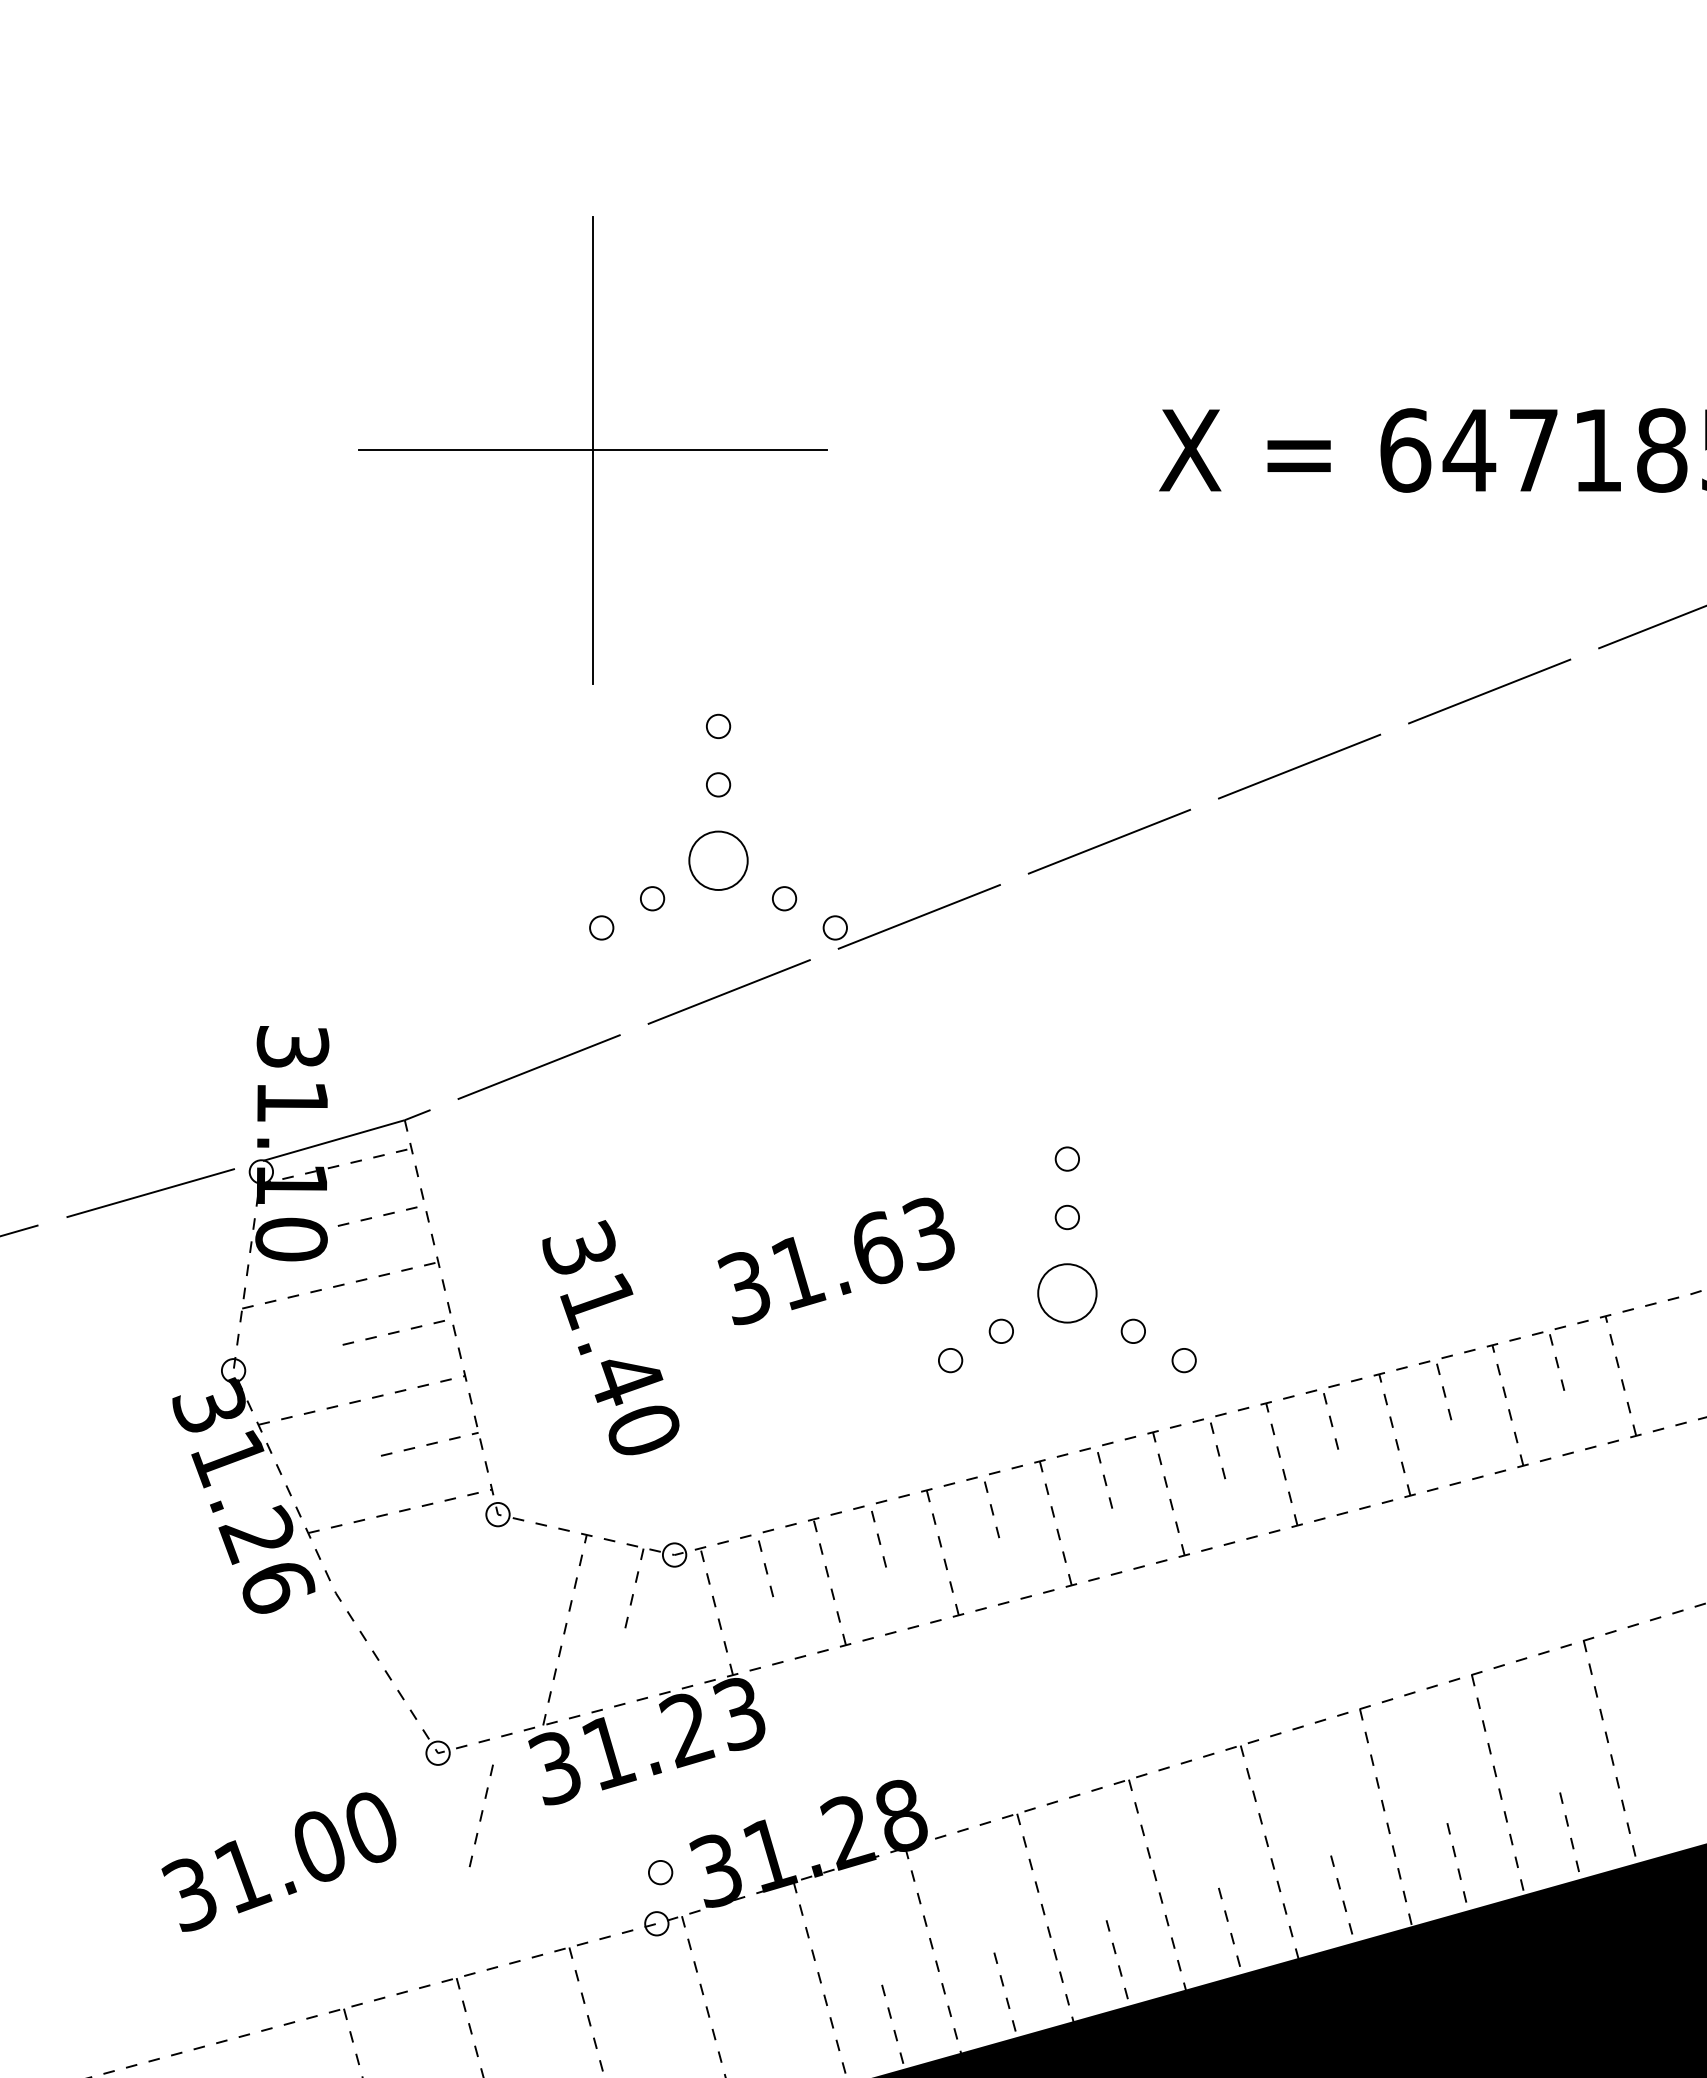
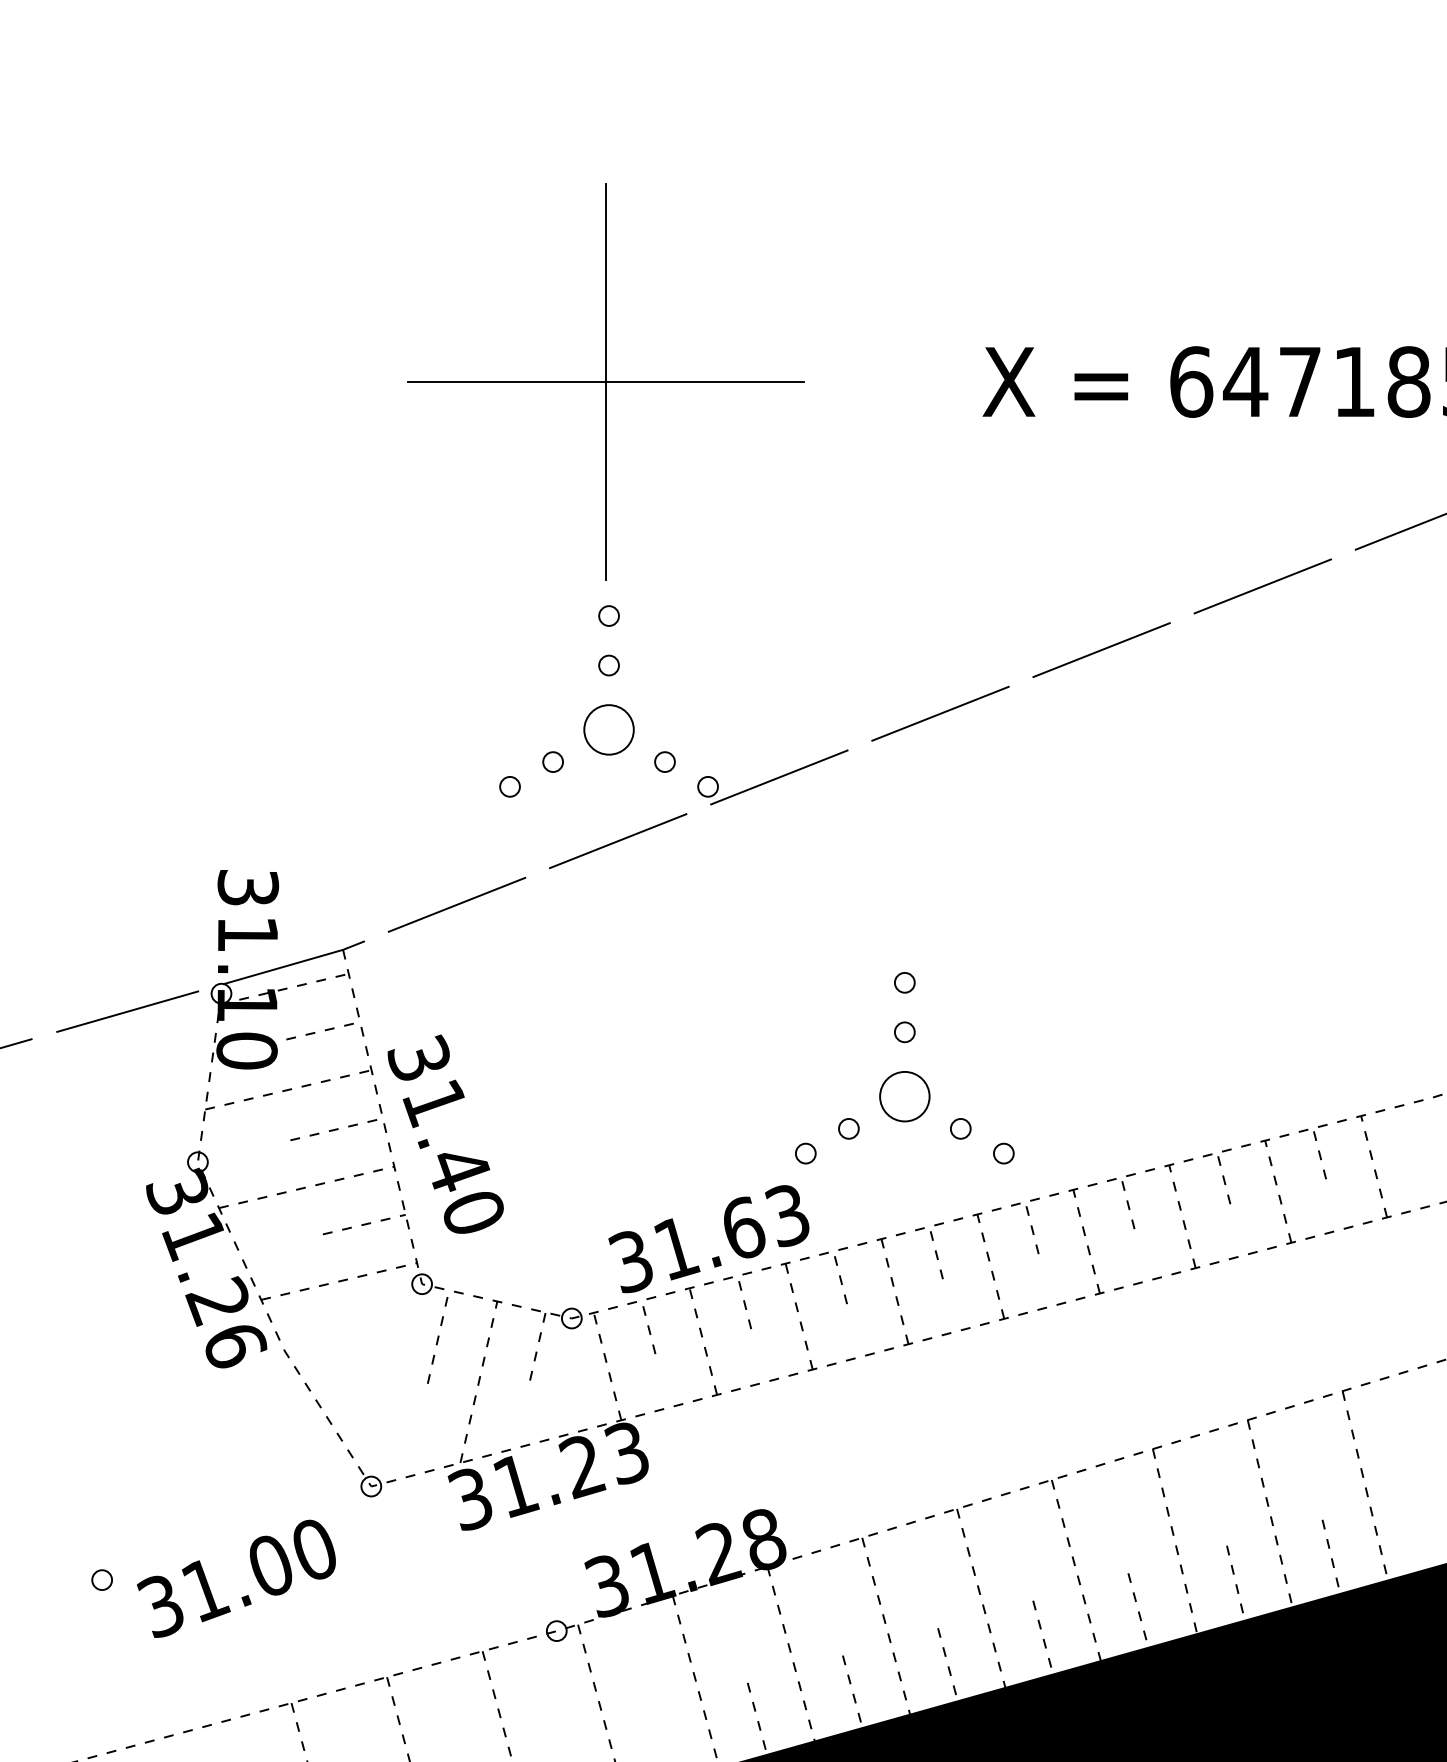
part: (592, 450) -> (605, 382), moved
text: (835, 1261) -> (708, 1239), moved
text: (610, 1337) -> (445, 1134), moved
line: (480, 1815) -> (436, 1340), moved
part: (660, 1872) -> (102, 1580), moved

